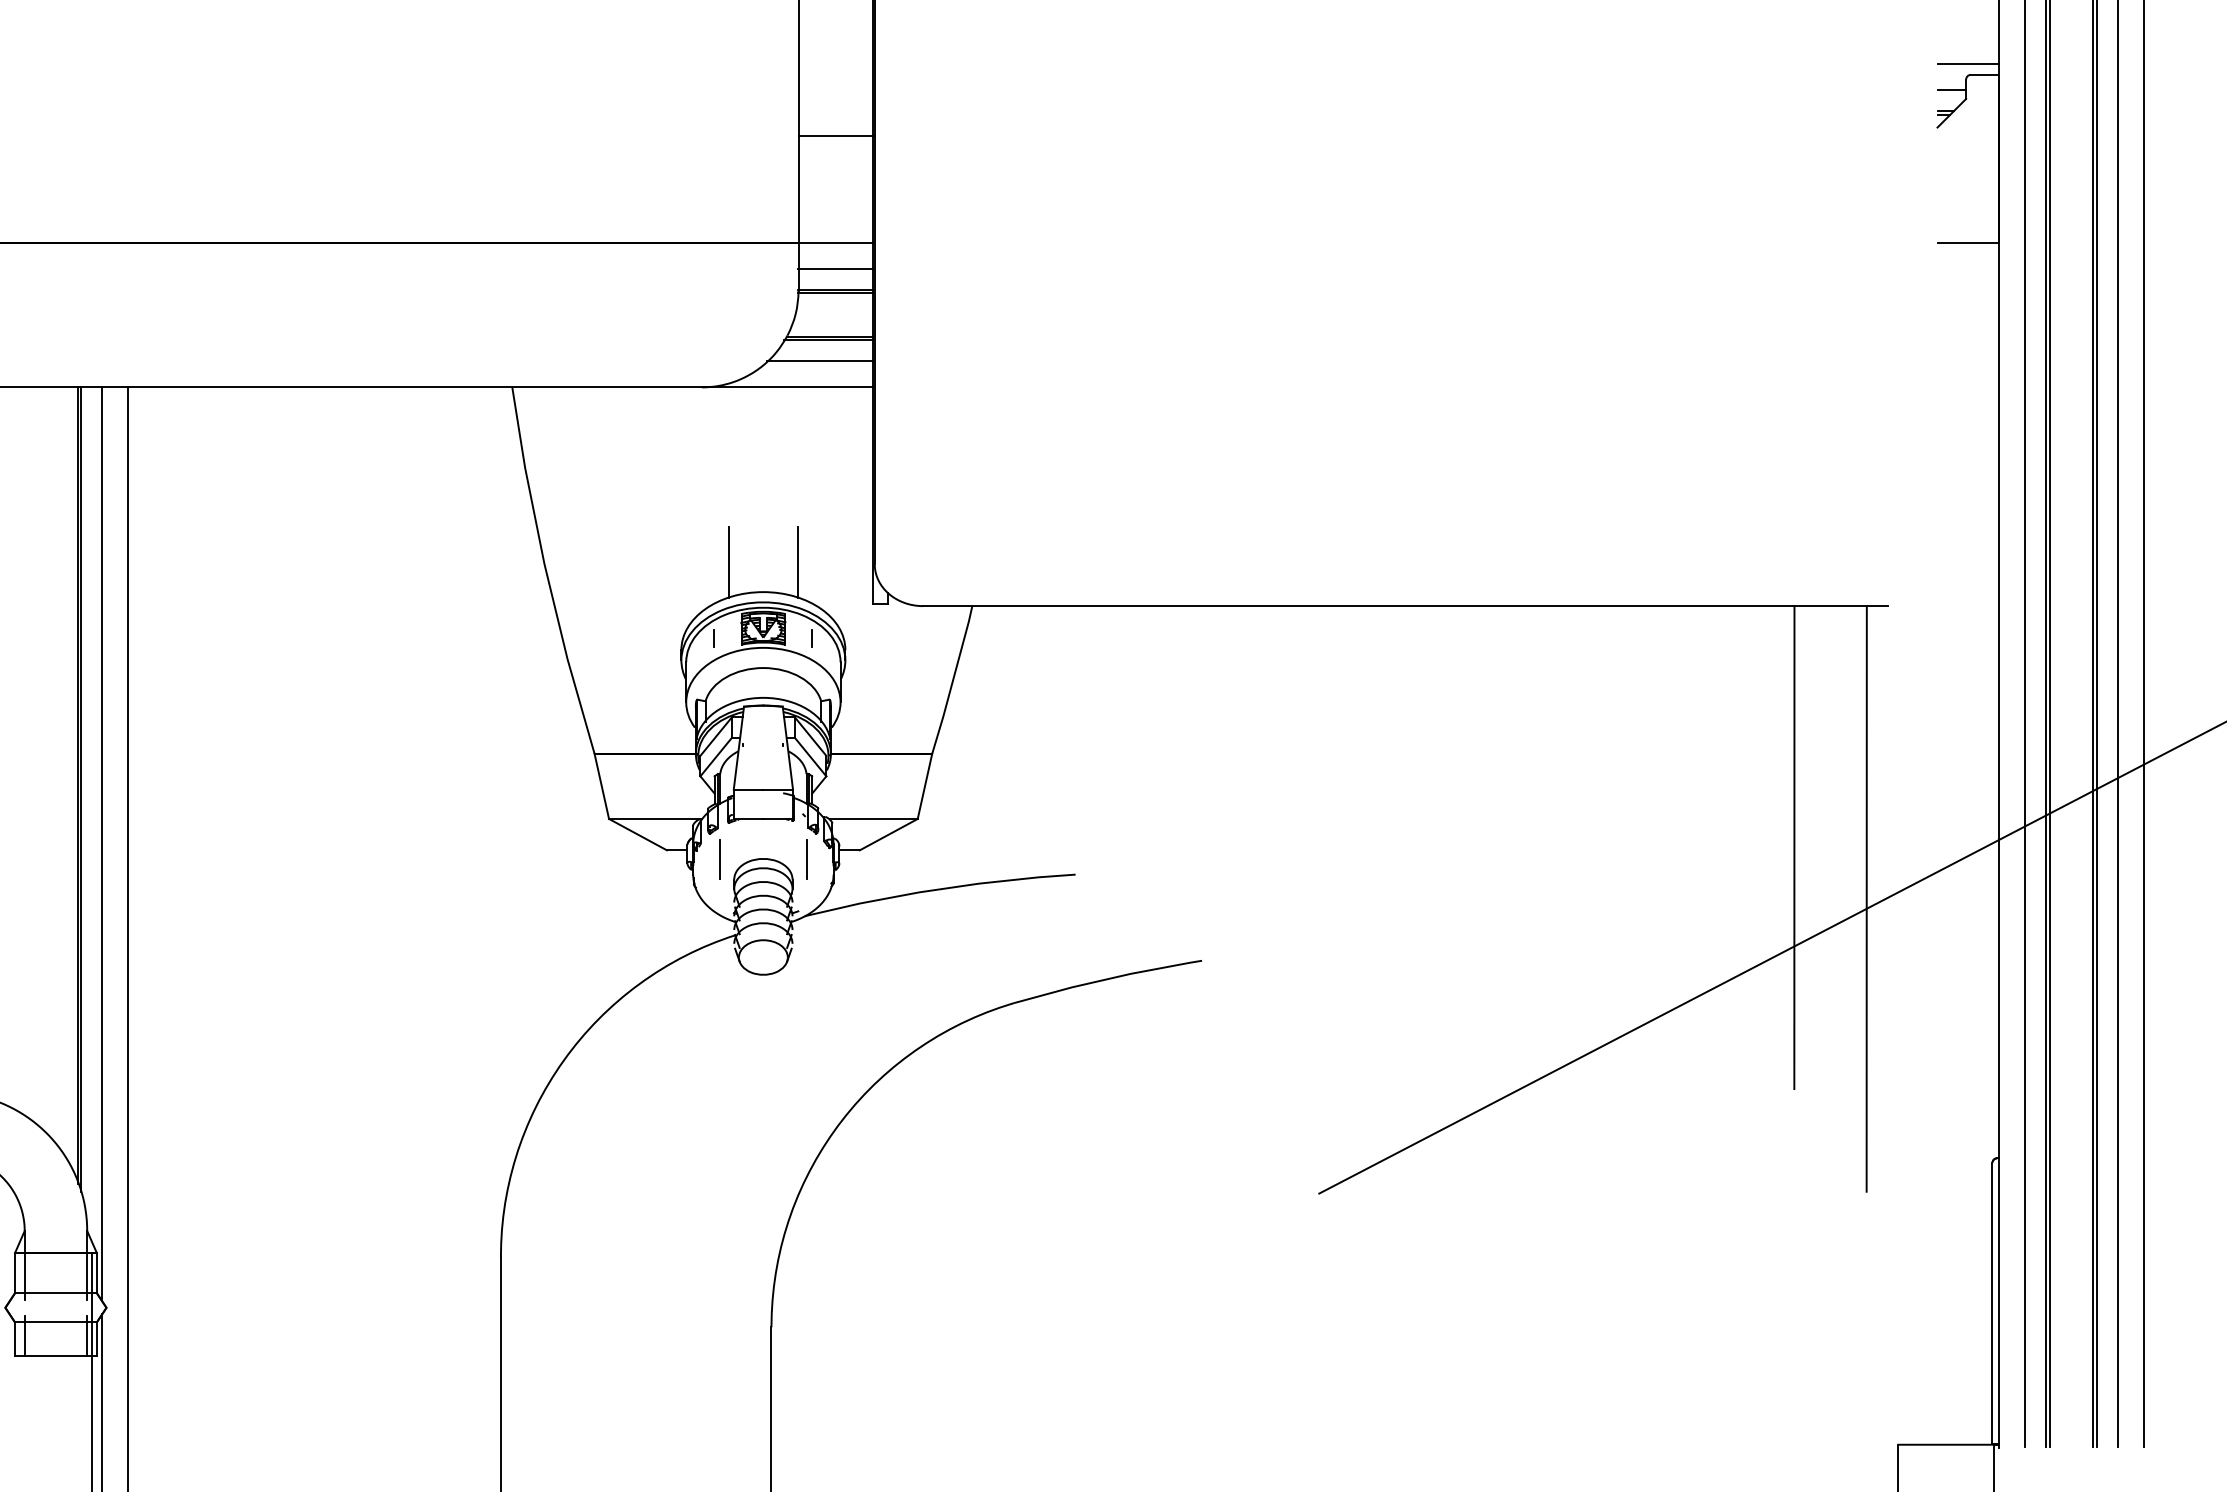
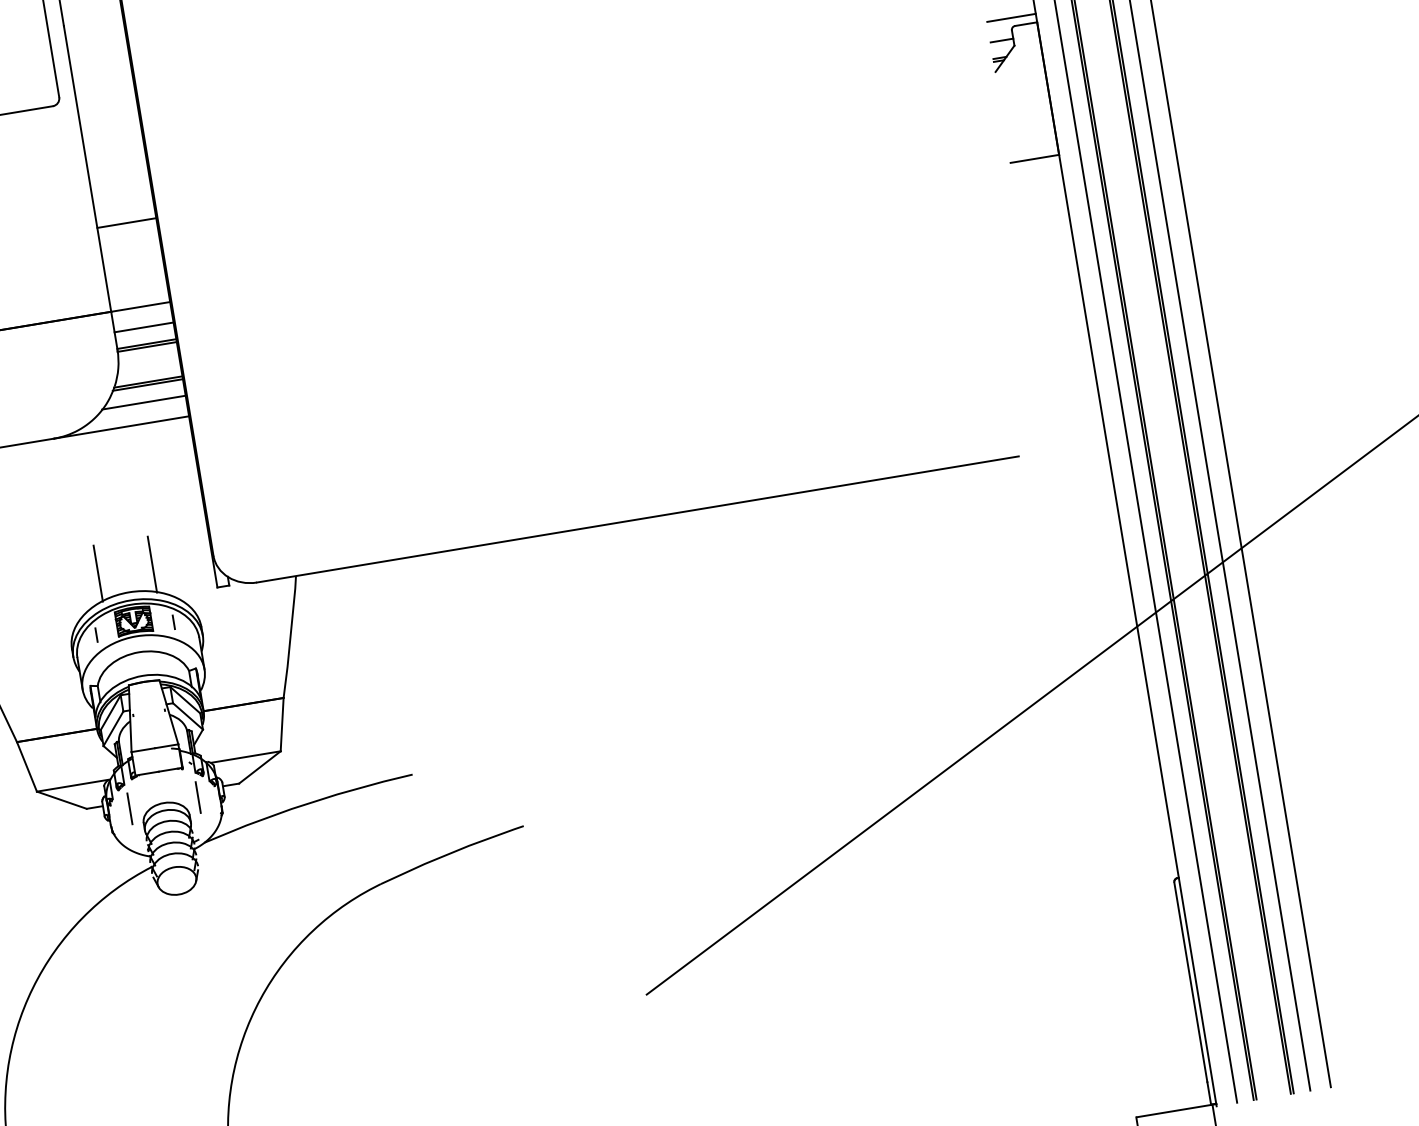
line: (1794, 847) -> (976, 659), removed
line: (1866, 898) -> (1040, 690), removed

